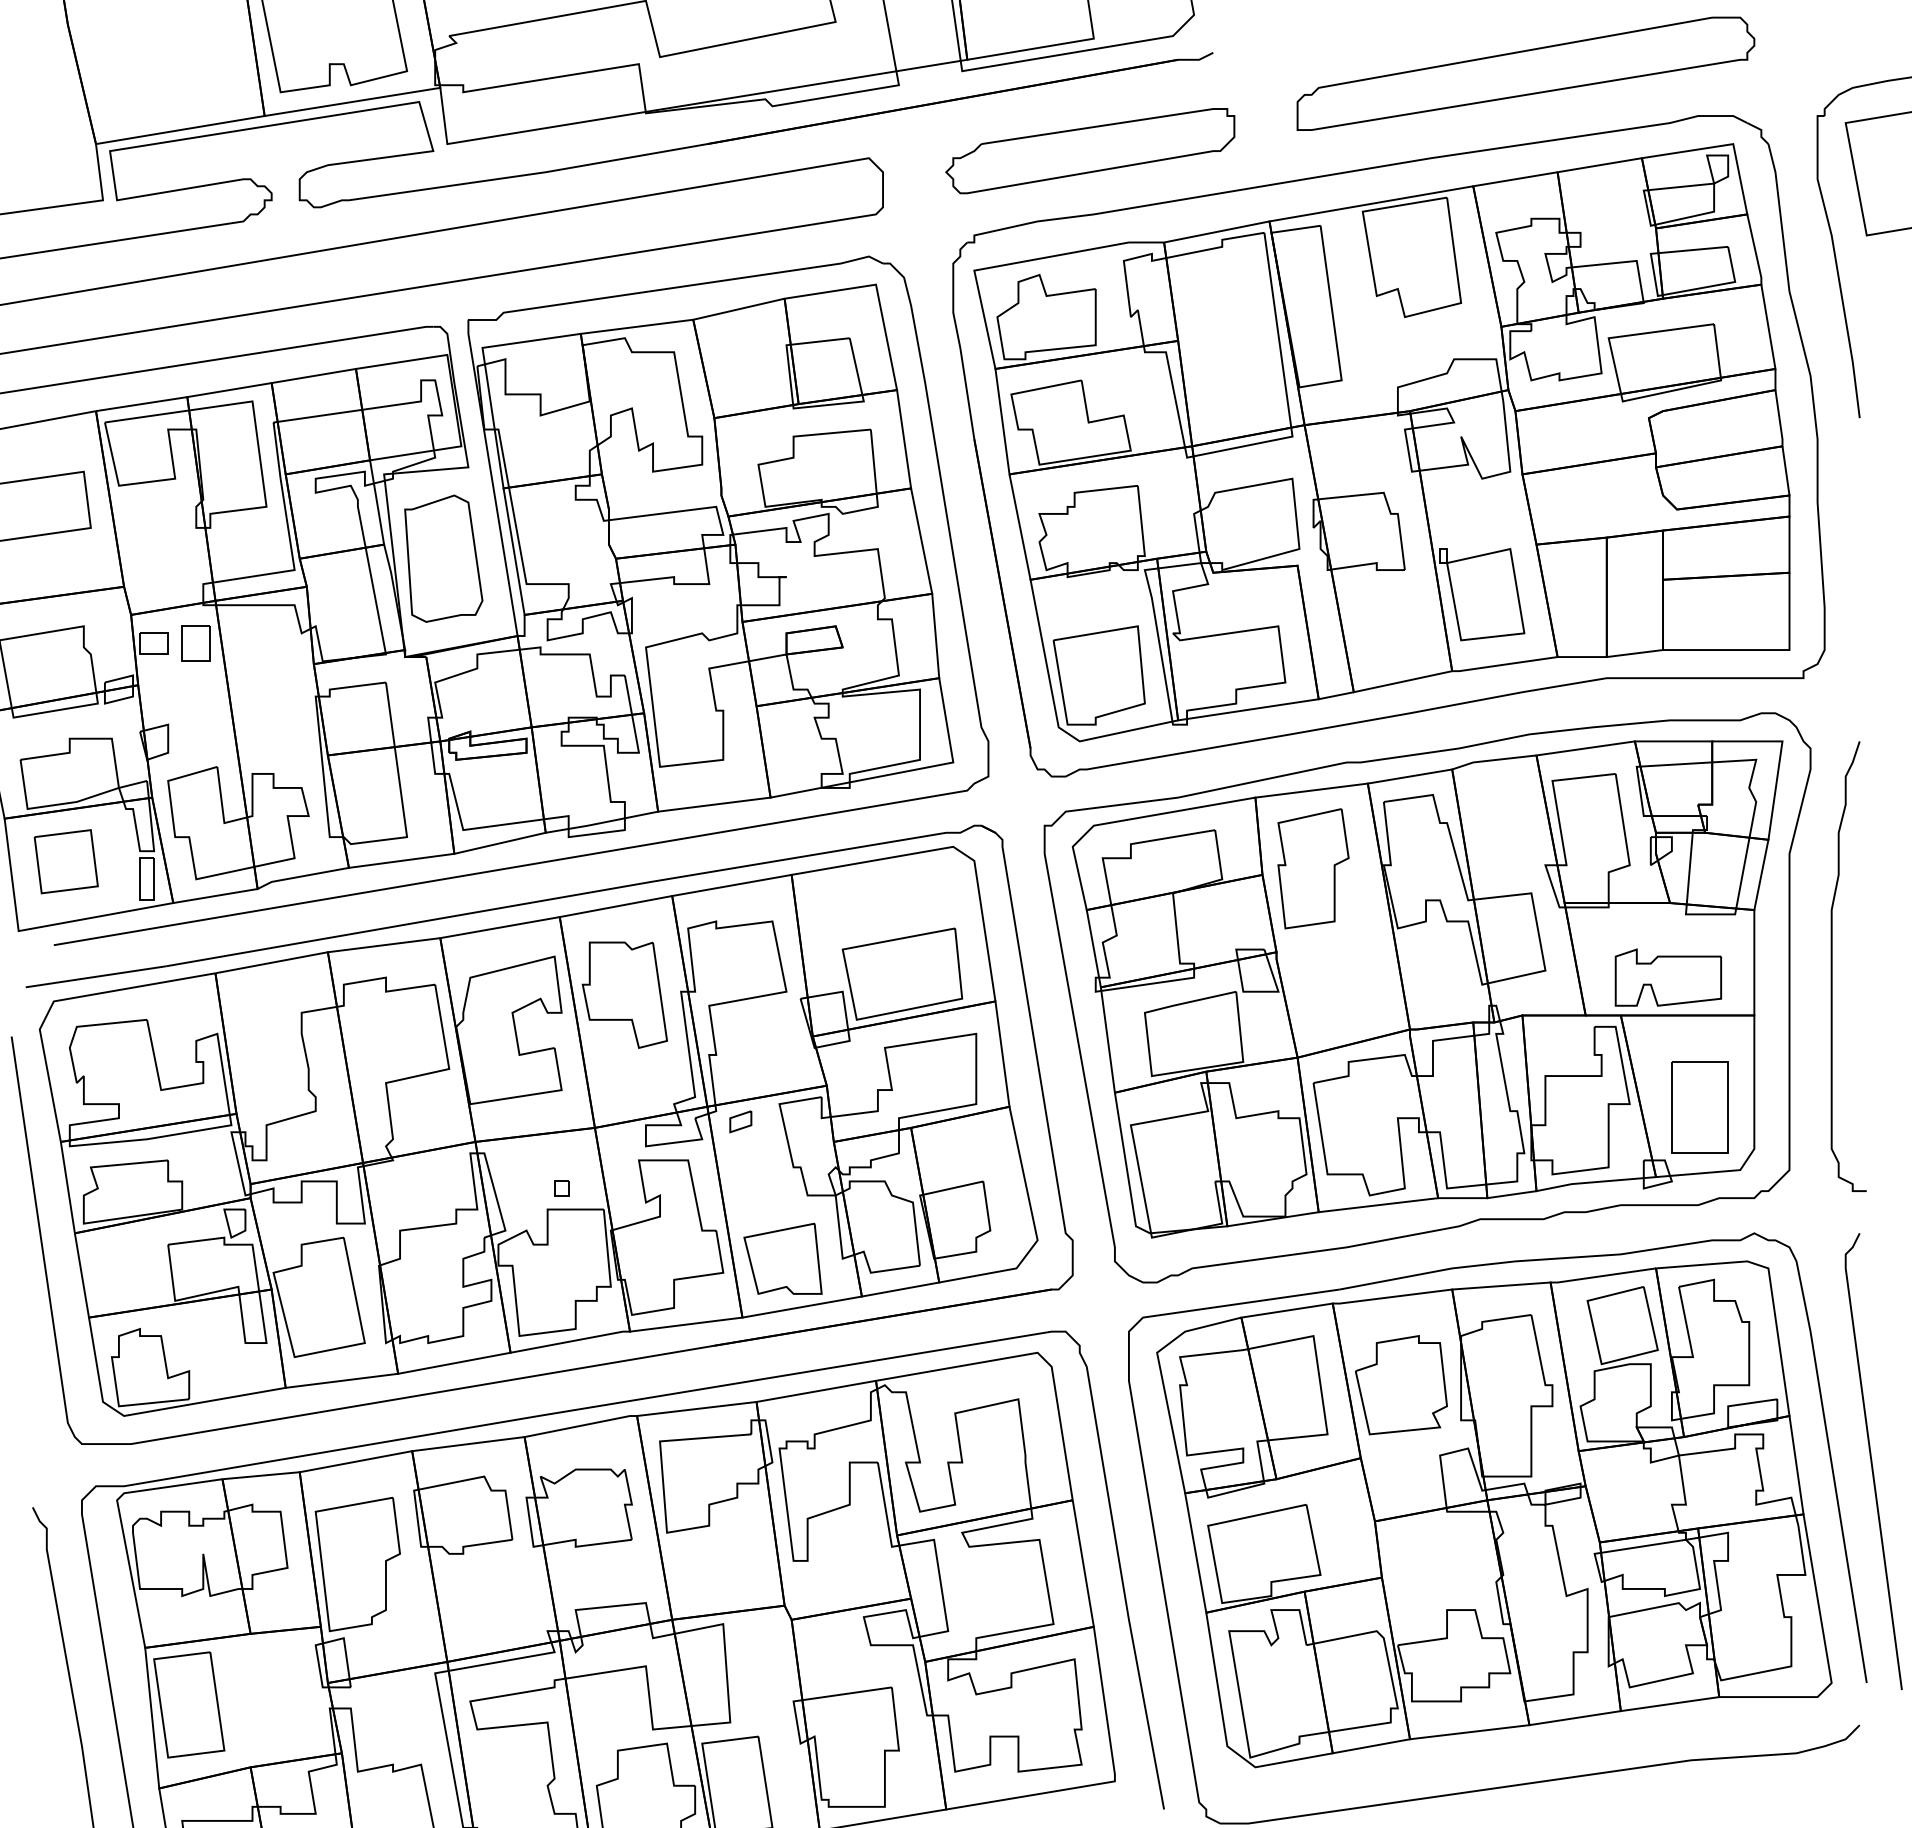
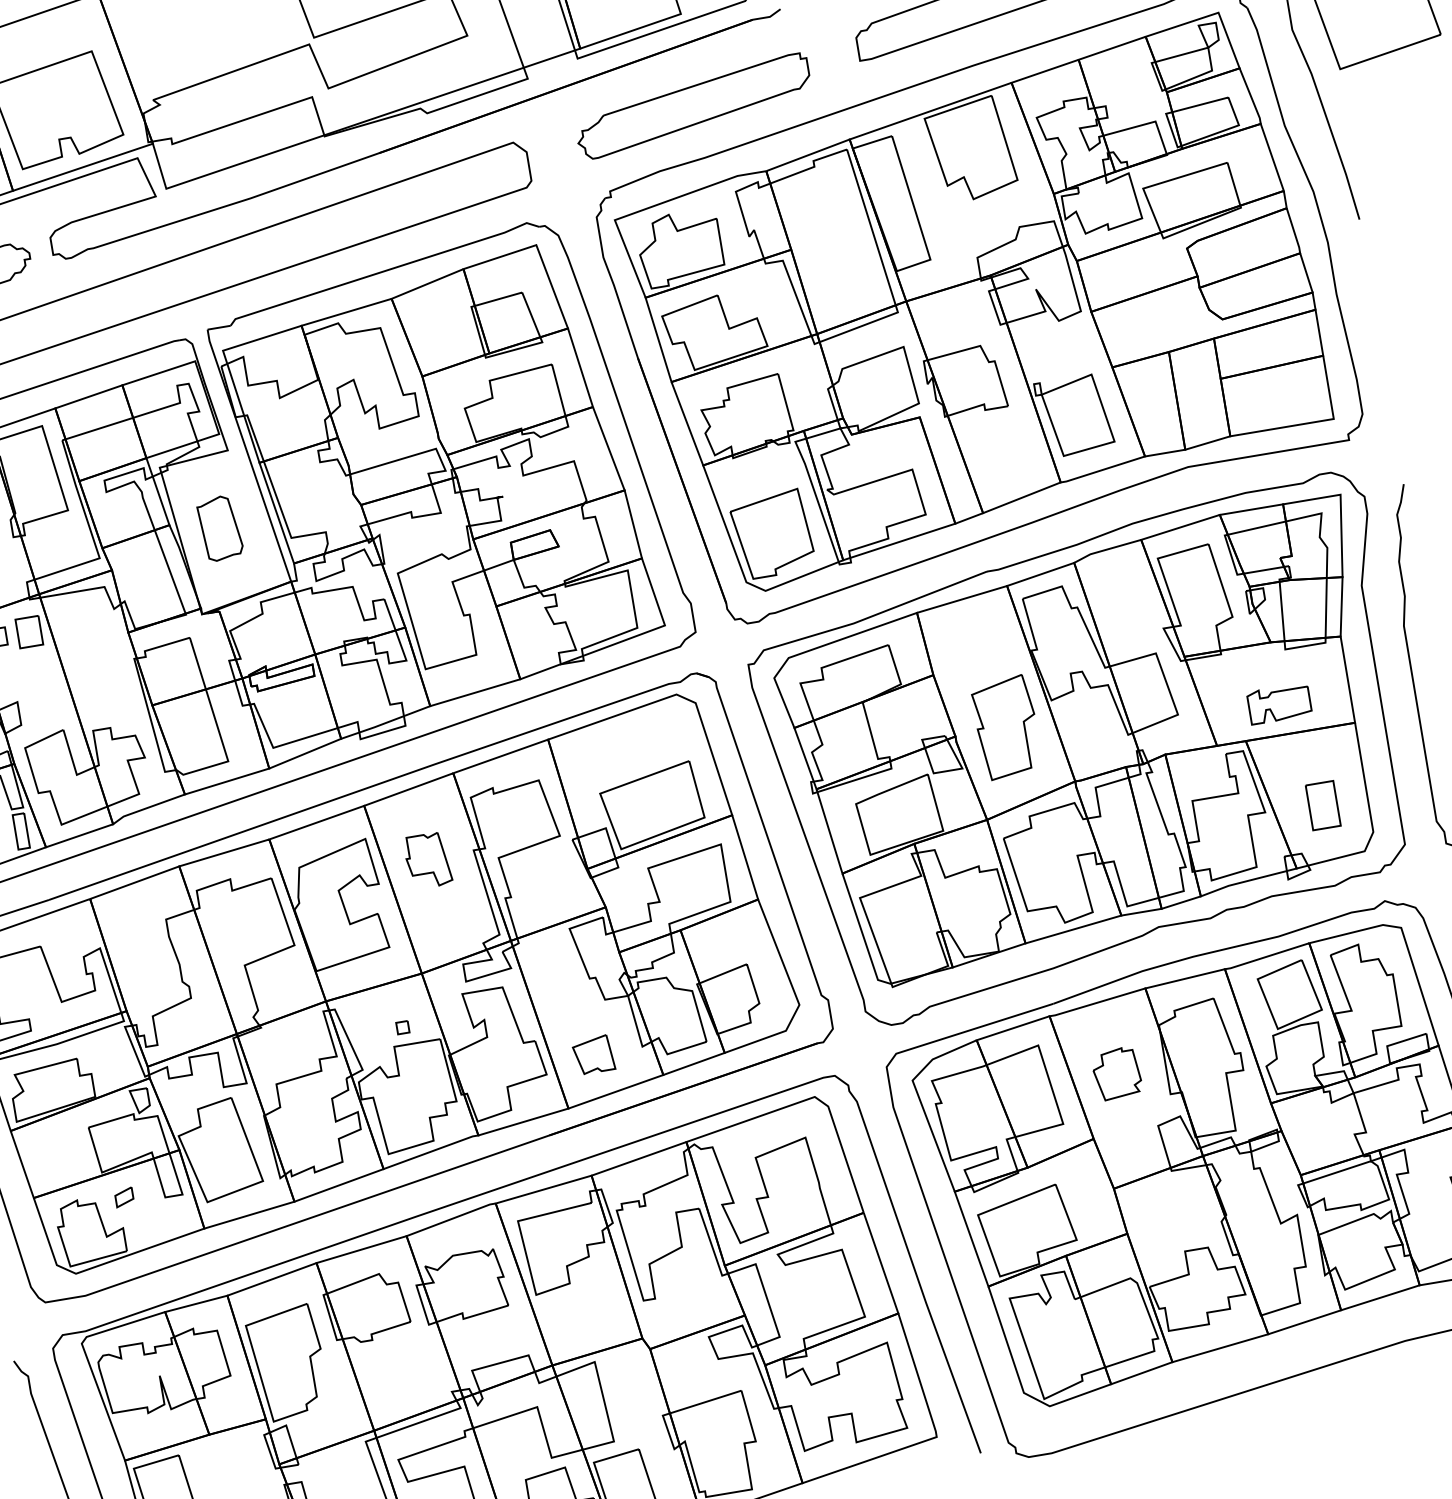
part: (443, 558) -> (219, 528), size x0.6
part: (1313, 868) -> (1006, 727), moved
part: (1667, 977) -> (1278, 703), size x0.7
part: (624, 994) -> (427, 860), size x0.6
part: (1699, 1107) -> (1322, 805), size x0.6
part: (740, 1121) -> (124, 1197), moved
part: (782, 1258) -> (593, 1054), size x0.6
part: (1401, 1385) -> (1117, 1073), size x0.6

